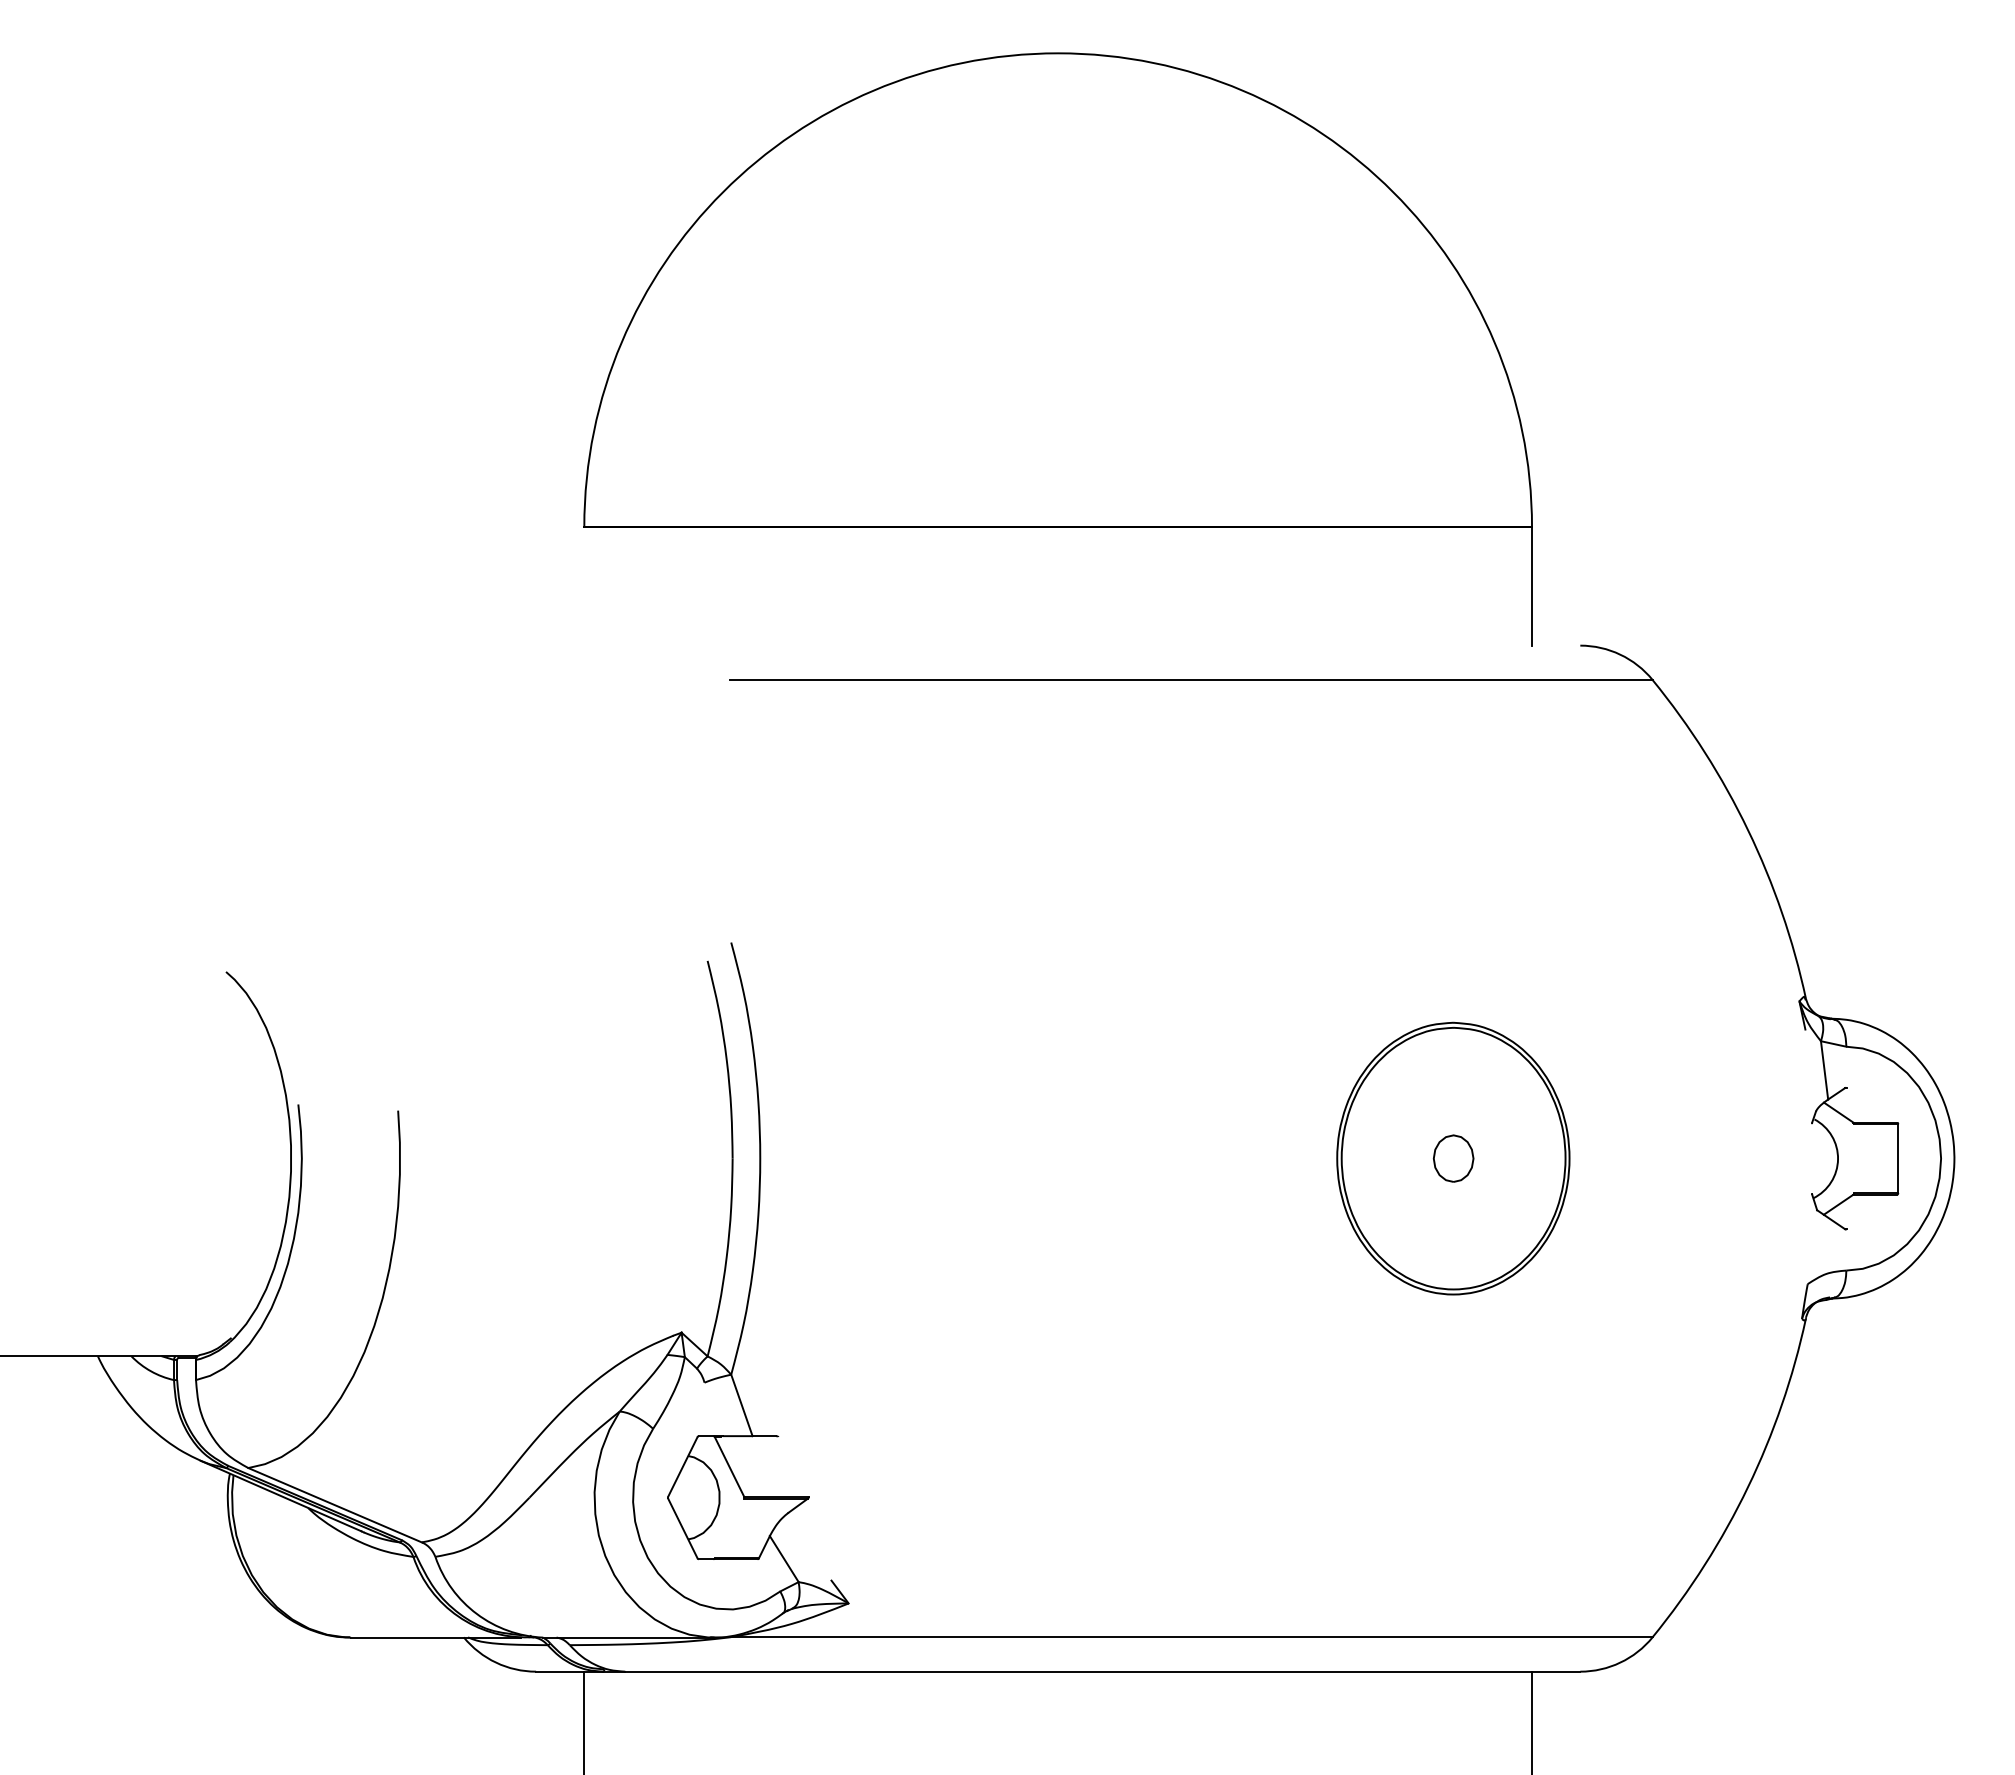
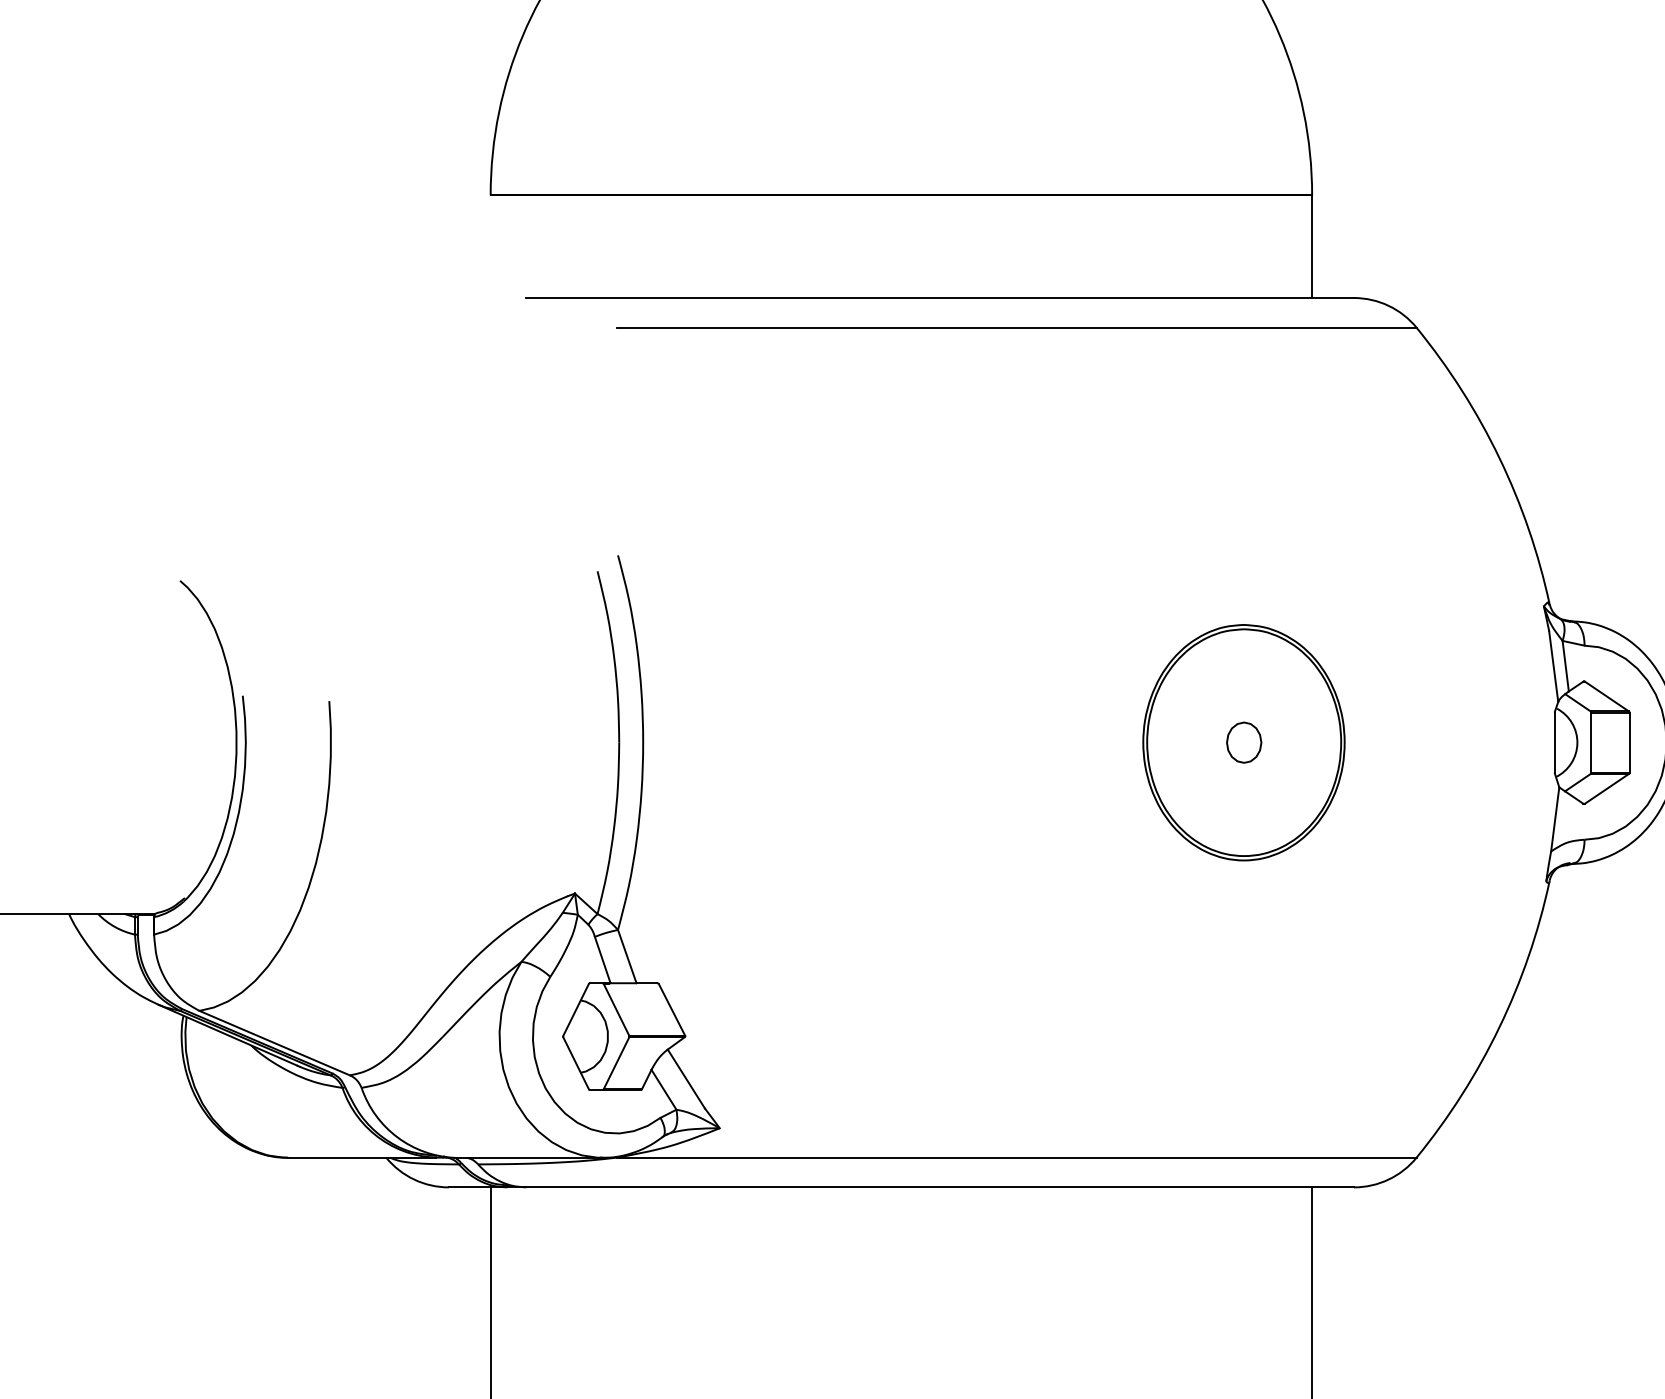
line: (1102, 645) -> (939, 297), added
line: (1810, 1070) -> (1553, 666), added
line: (1871, 1105) -> (1606, 696), added
line: (1812, 1158) -> (1555, 742), added
line: (1854, 1158) -> (1591, 742), added
line: (1871, 1211) -> (1606, 788), added
line: (1812, 1247) -> (1555, 819), added
line: (713, 1409) -> (602, 960), added
line: (793, 1466) -> (671, 1009), added
line: (729, 1528) -> (616, 1063), added
line: (809, 1546) -> (685, 1078), added

